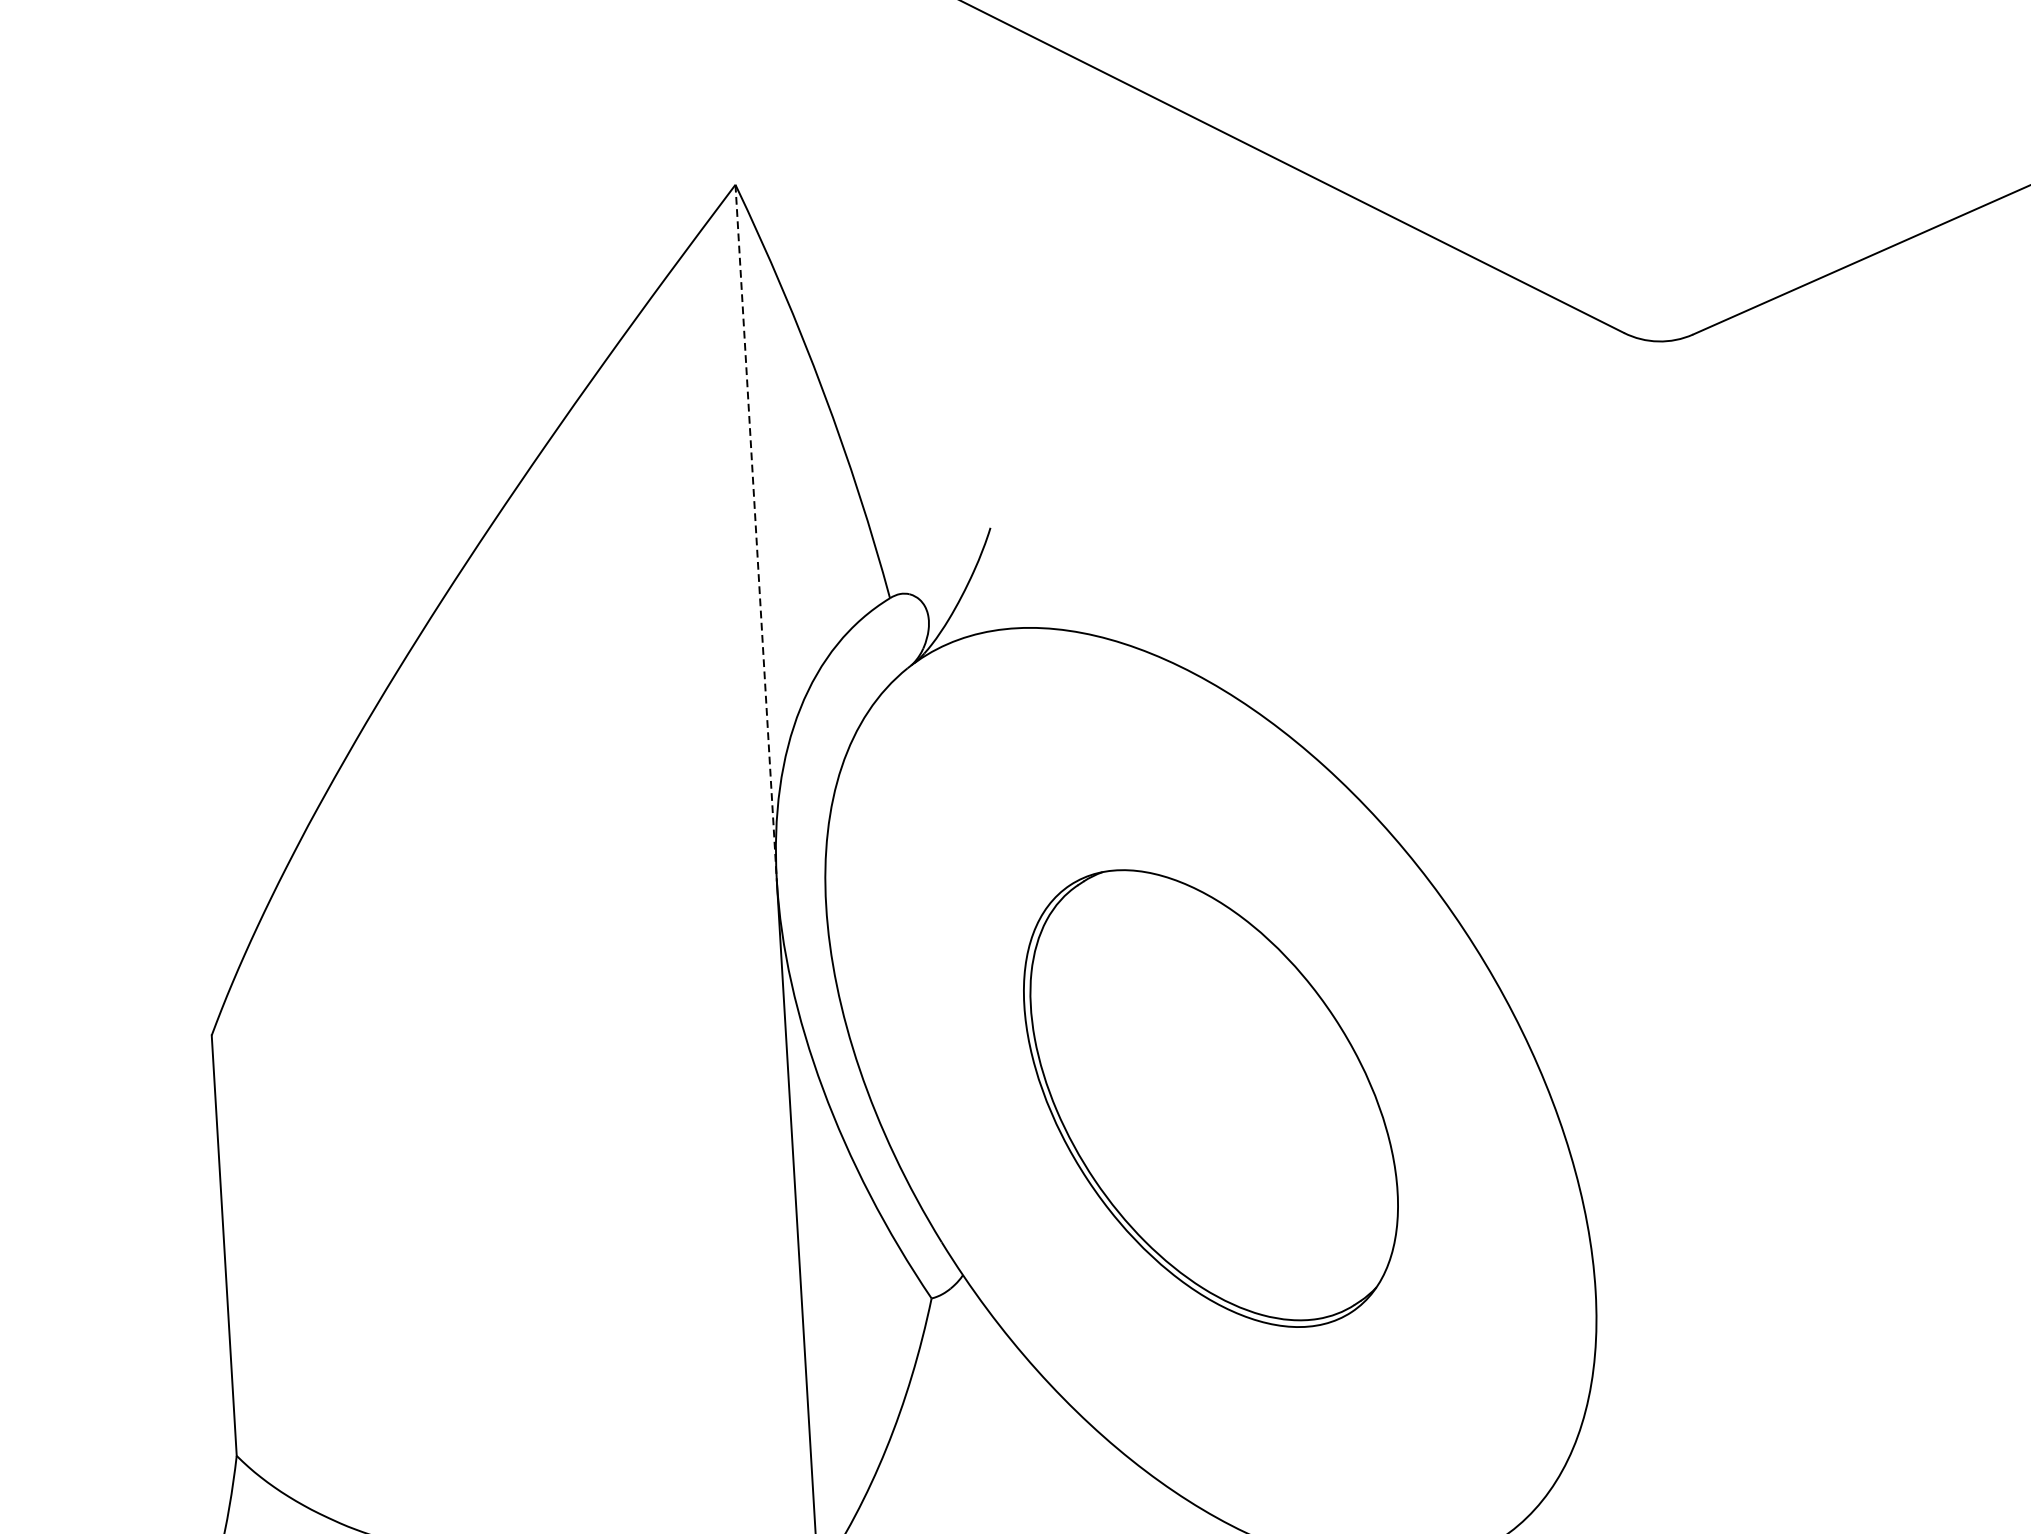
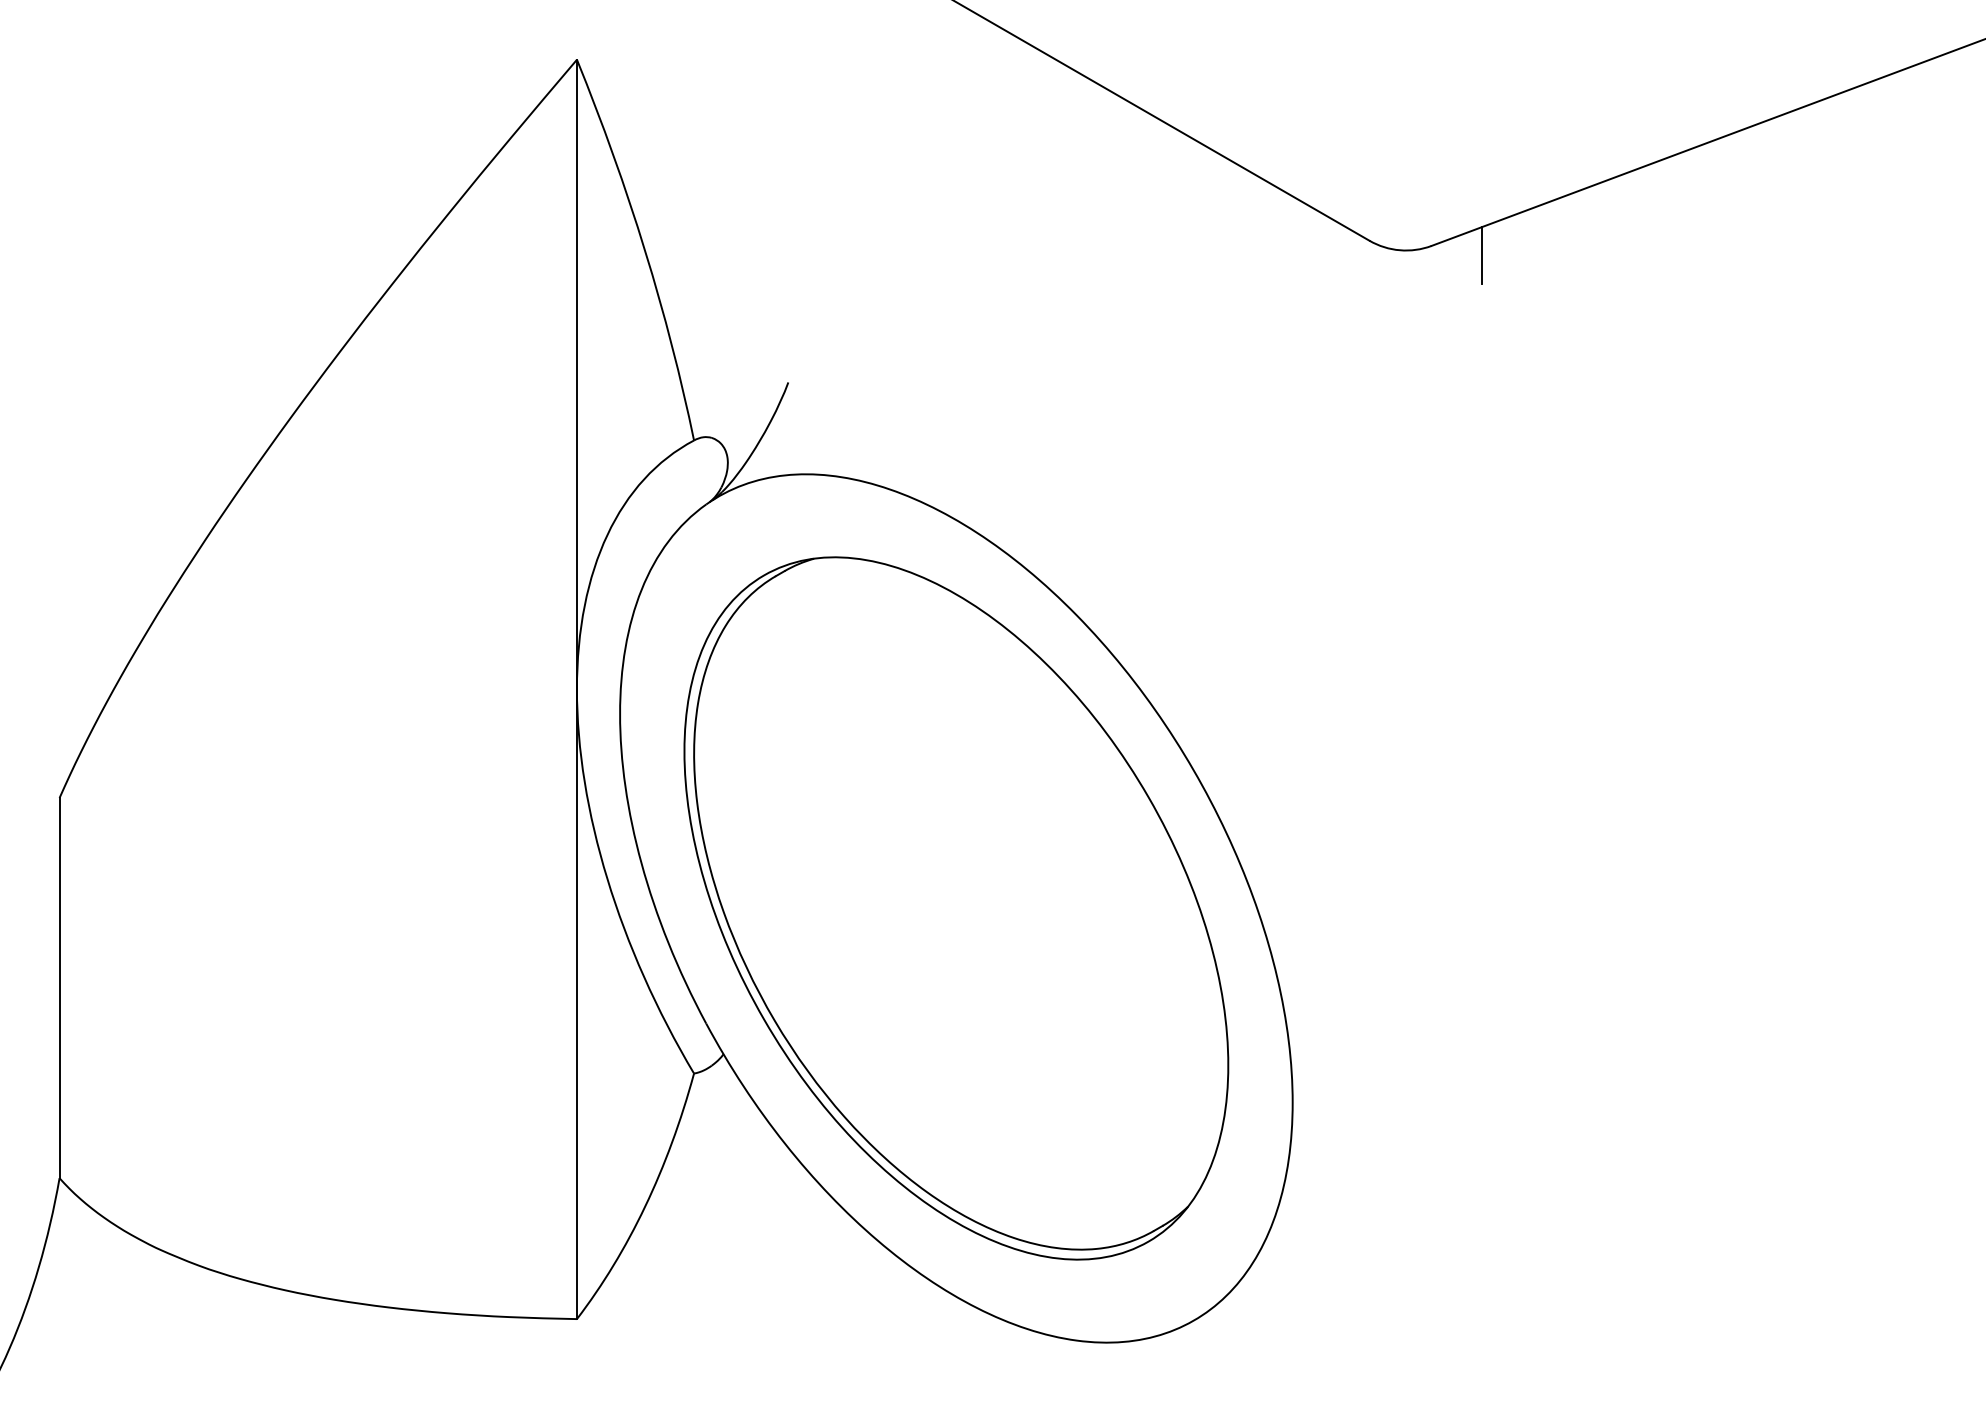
line: (1749, 340) -> (1482, 254), added
line: (755, 532) -> (576, 374), dashed -> solid
part: (1211, 1098) -> (956, 908), size x1.67

